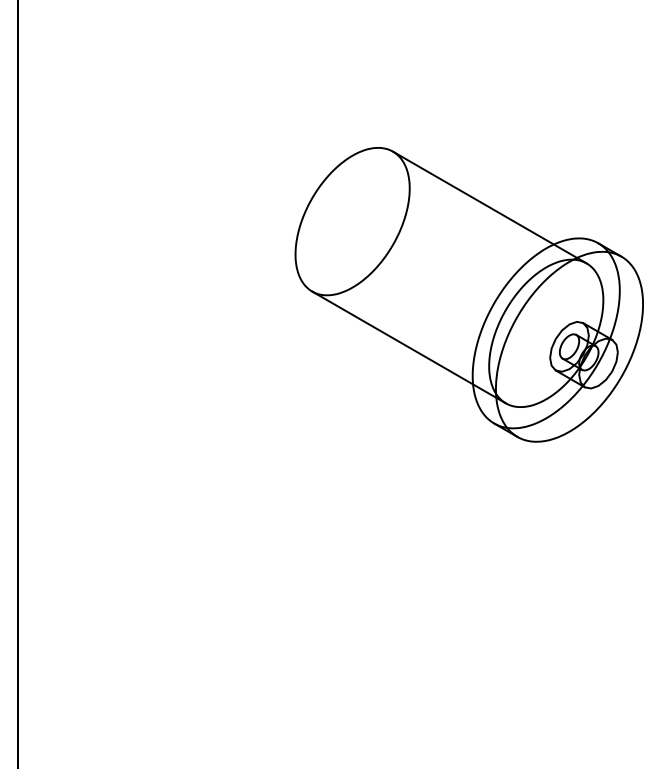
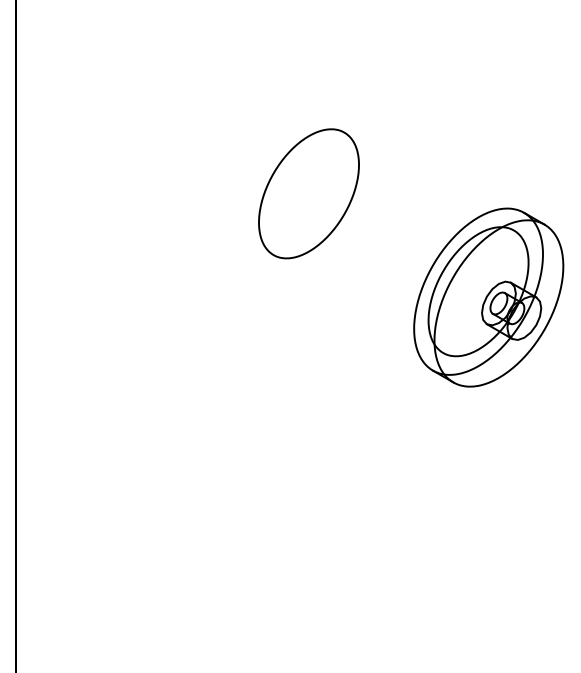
line: (489, 207) -> (428, 181), removed
line: (409, 347) -> (358, 304), removed

